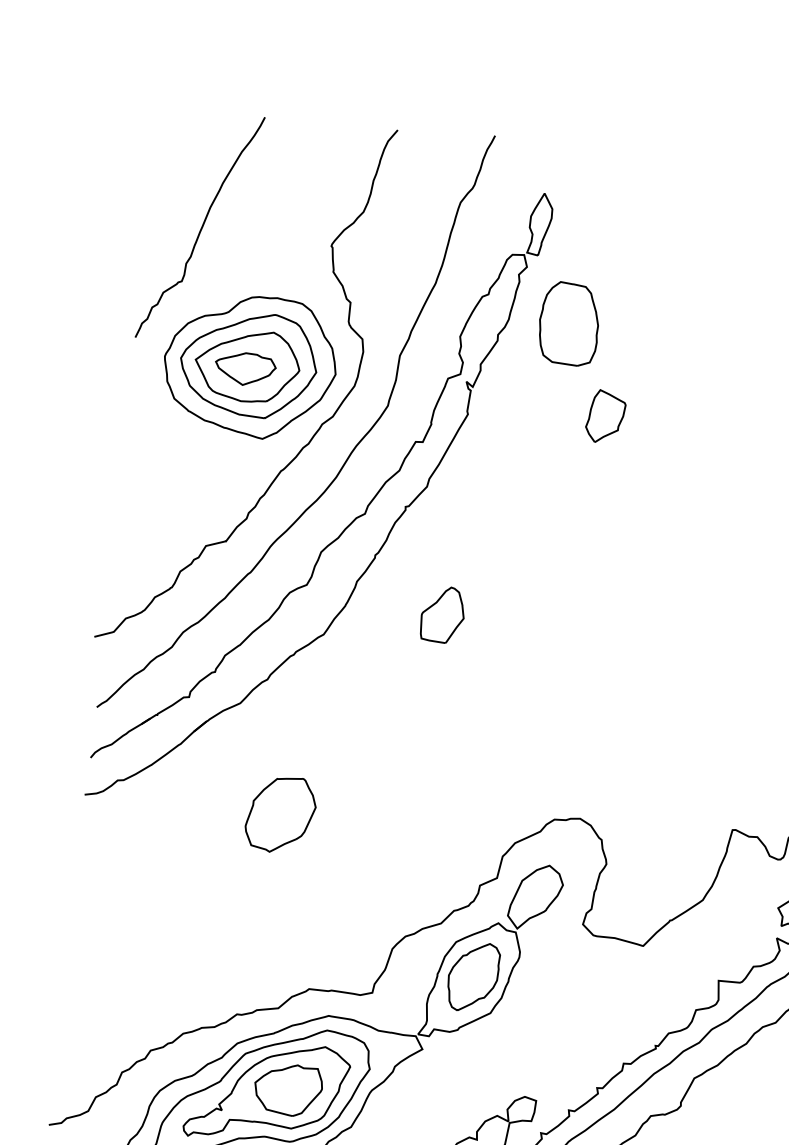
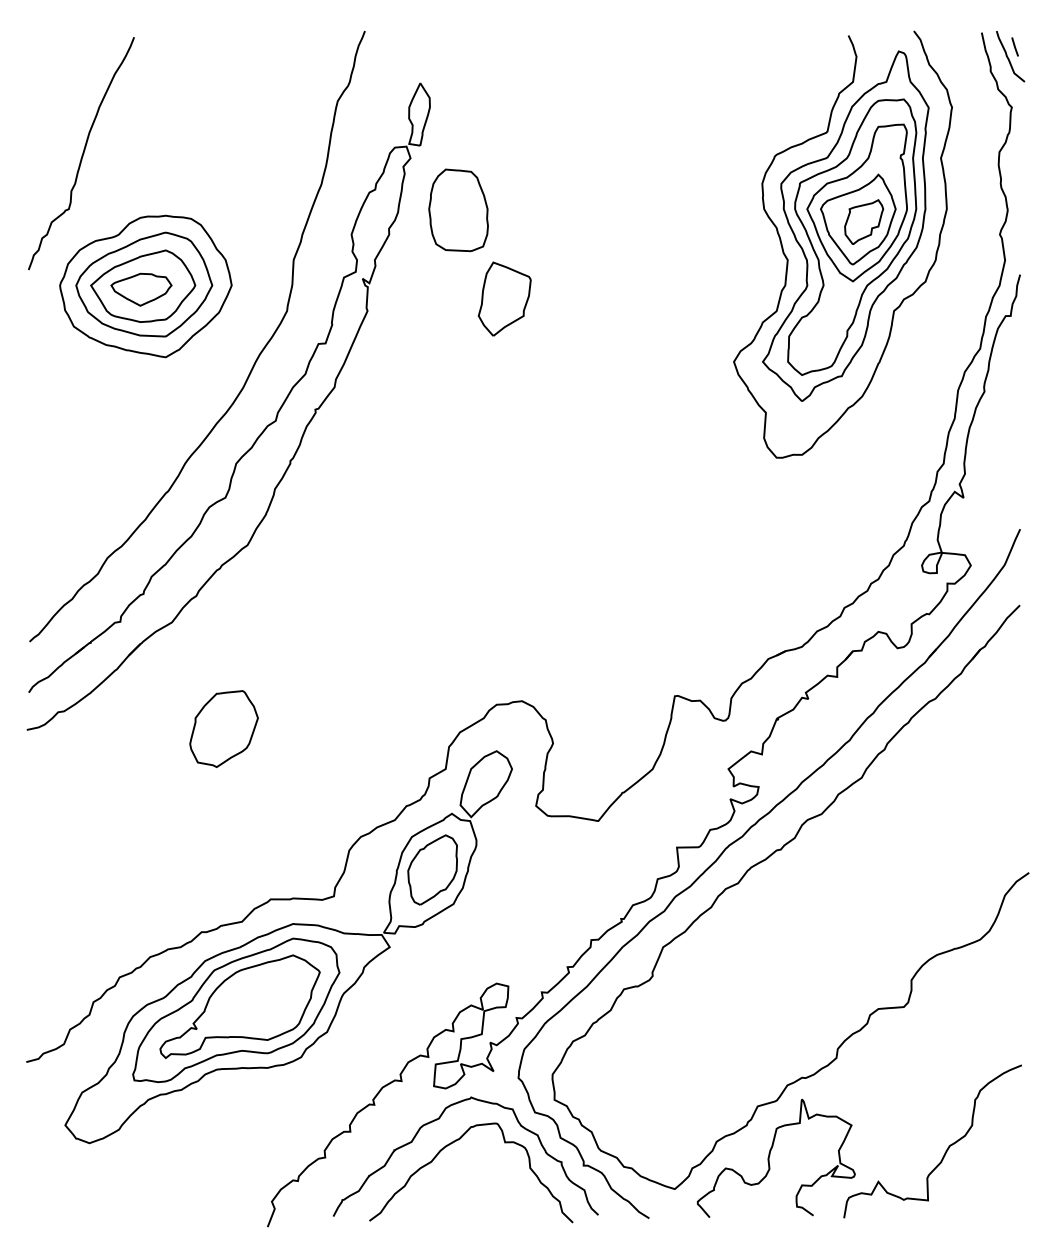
part: (605, 416) -> (504, 298), size x1.4
curve: (312, 435) -> (215, 348), removed
part: (442, 614) -> (363, 512), removed
part: (288, 1089) -> (260, 1001), removed

